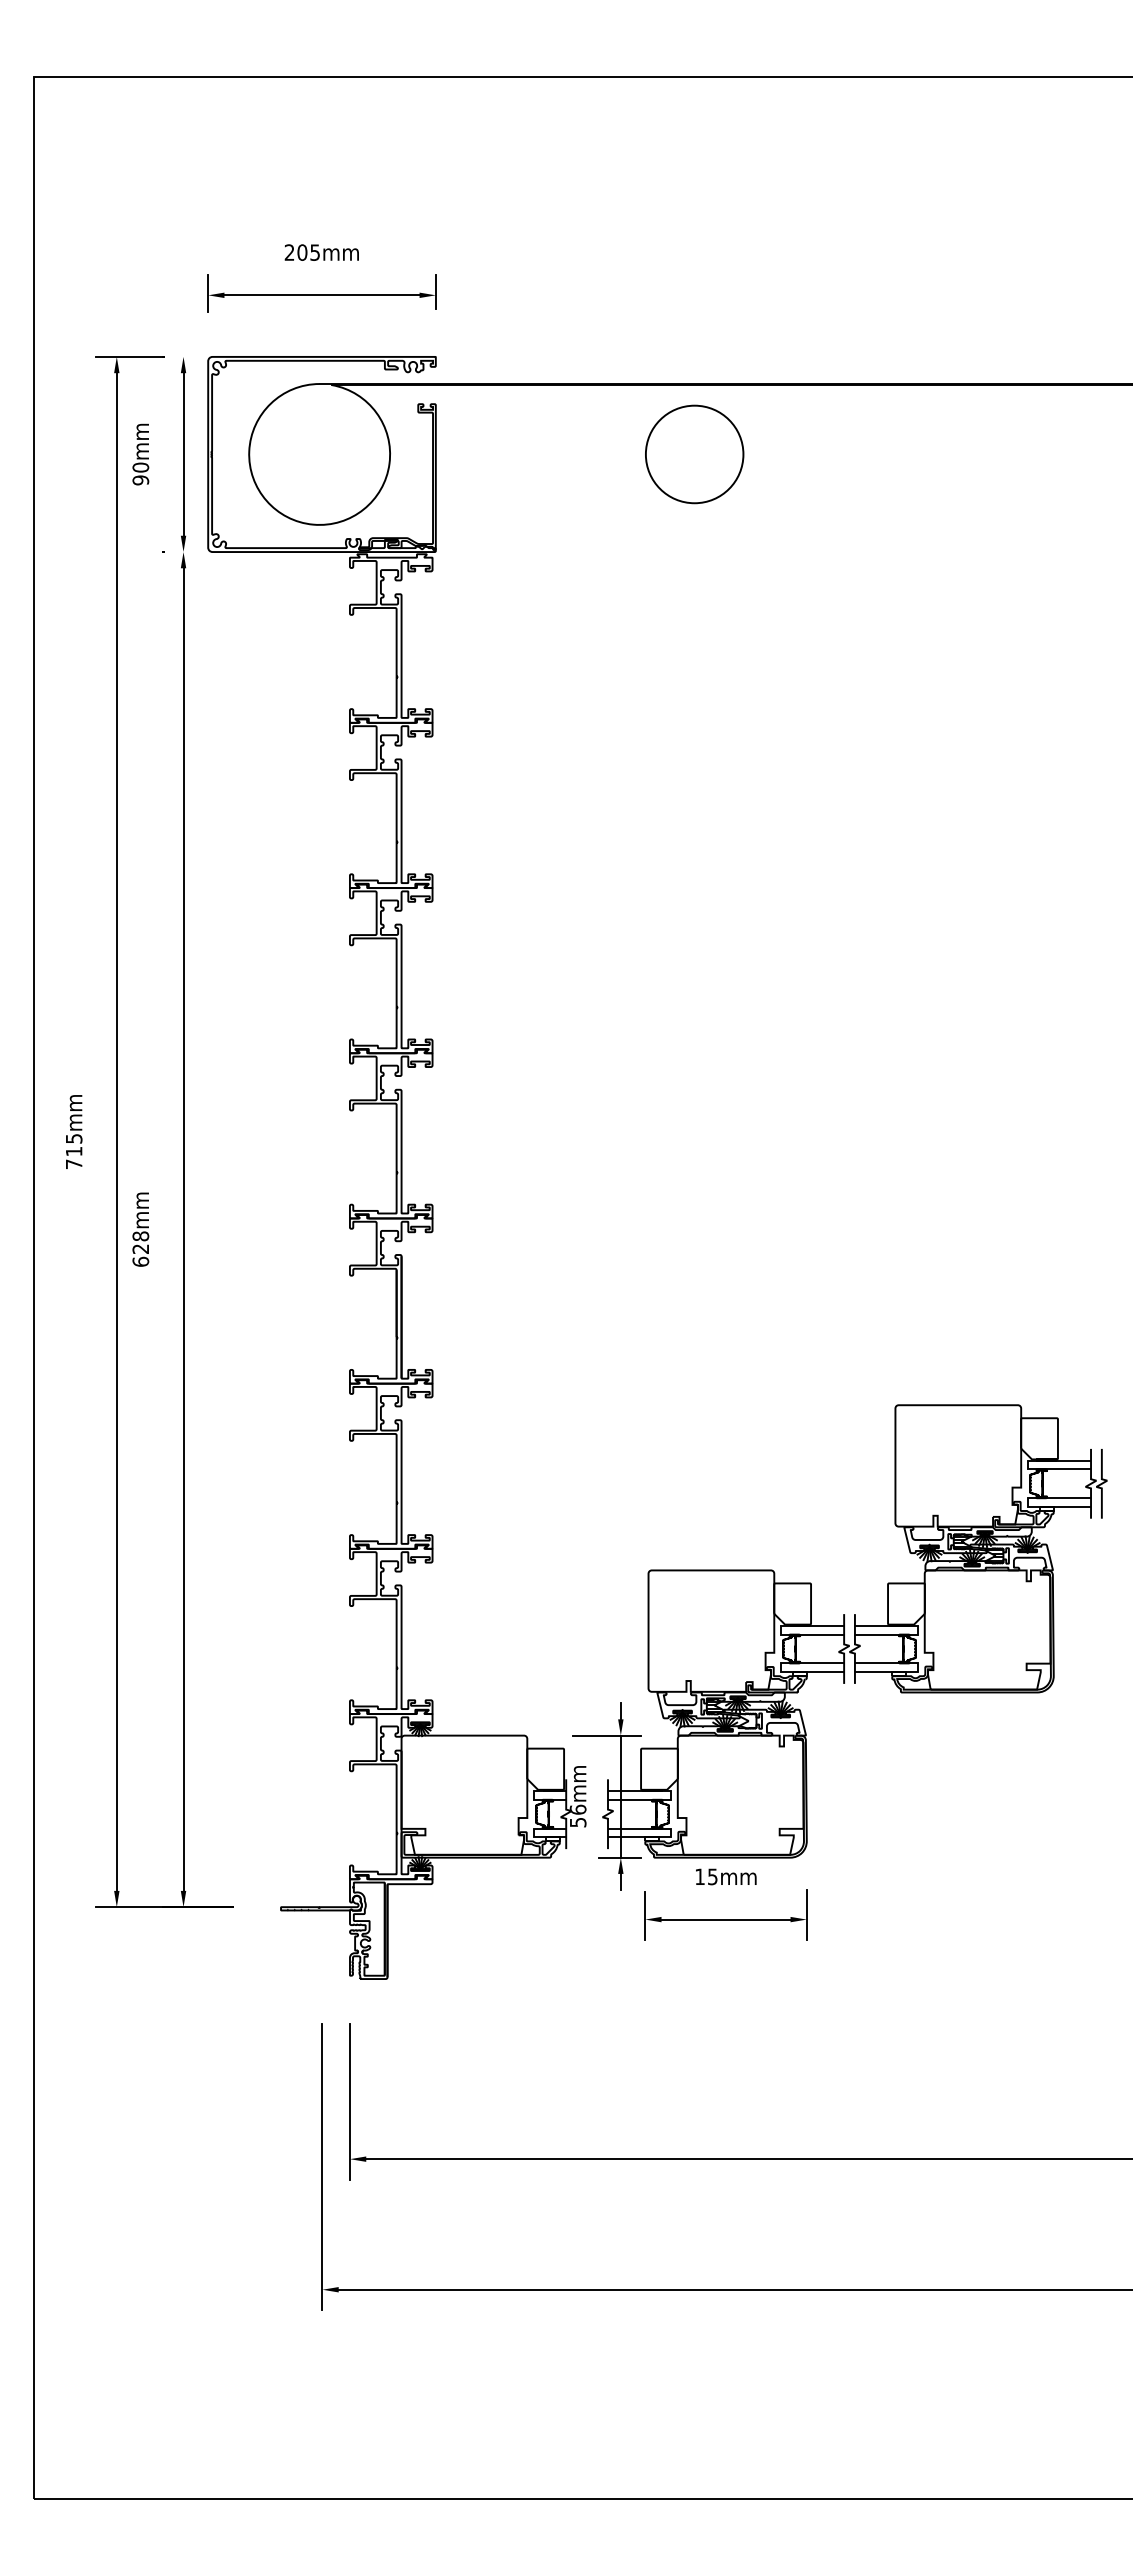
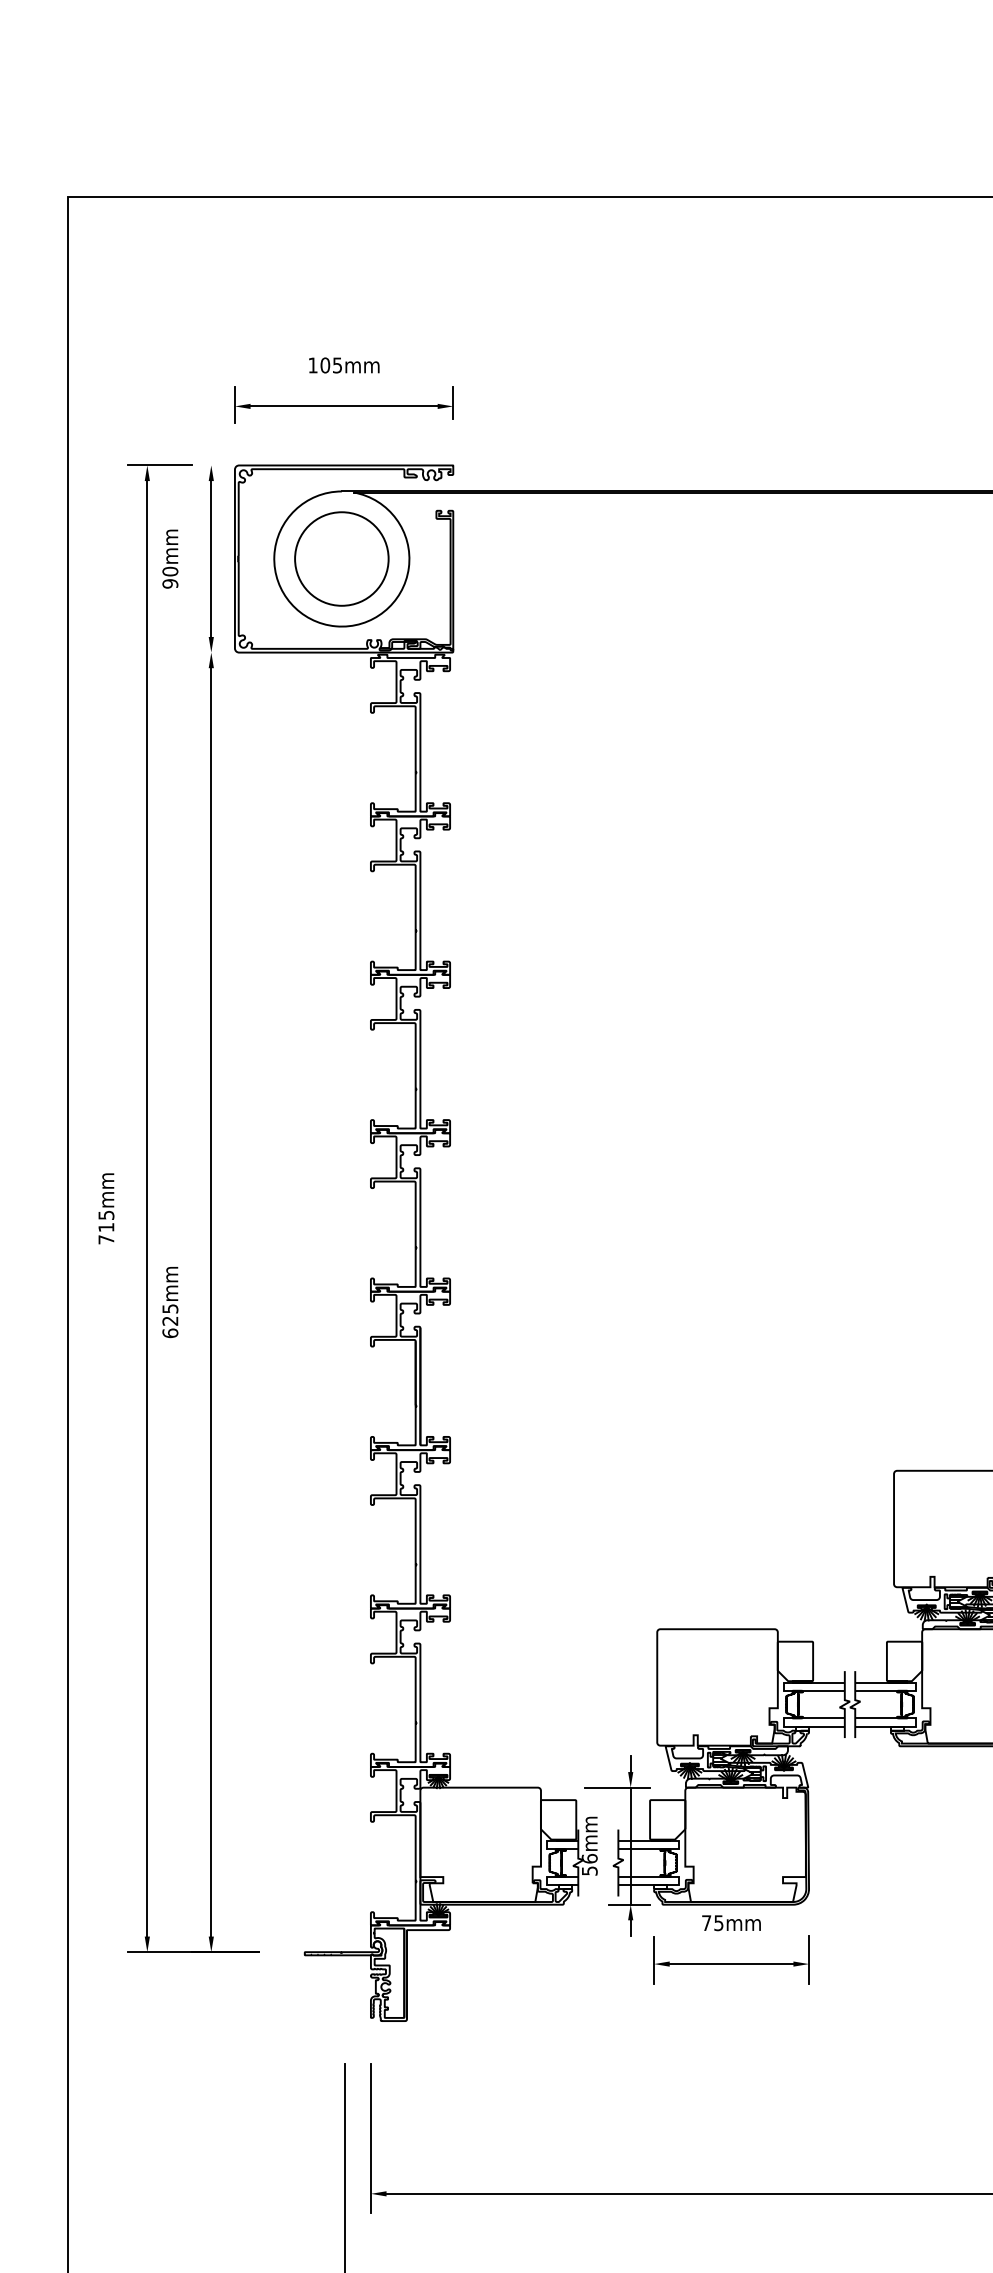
text: (289, 252) -> (312, 365), 205mm -> 105mm
circle: (694, 454) -> (341, 559), moved
text: (140, 1236) -> (170, 1308), 628mm -> 625mm
hatch: (747, 1720) -> (752, 1773), added
text: (699, 1876) -> (706, 1922), 15mm -> 75mm

